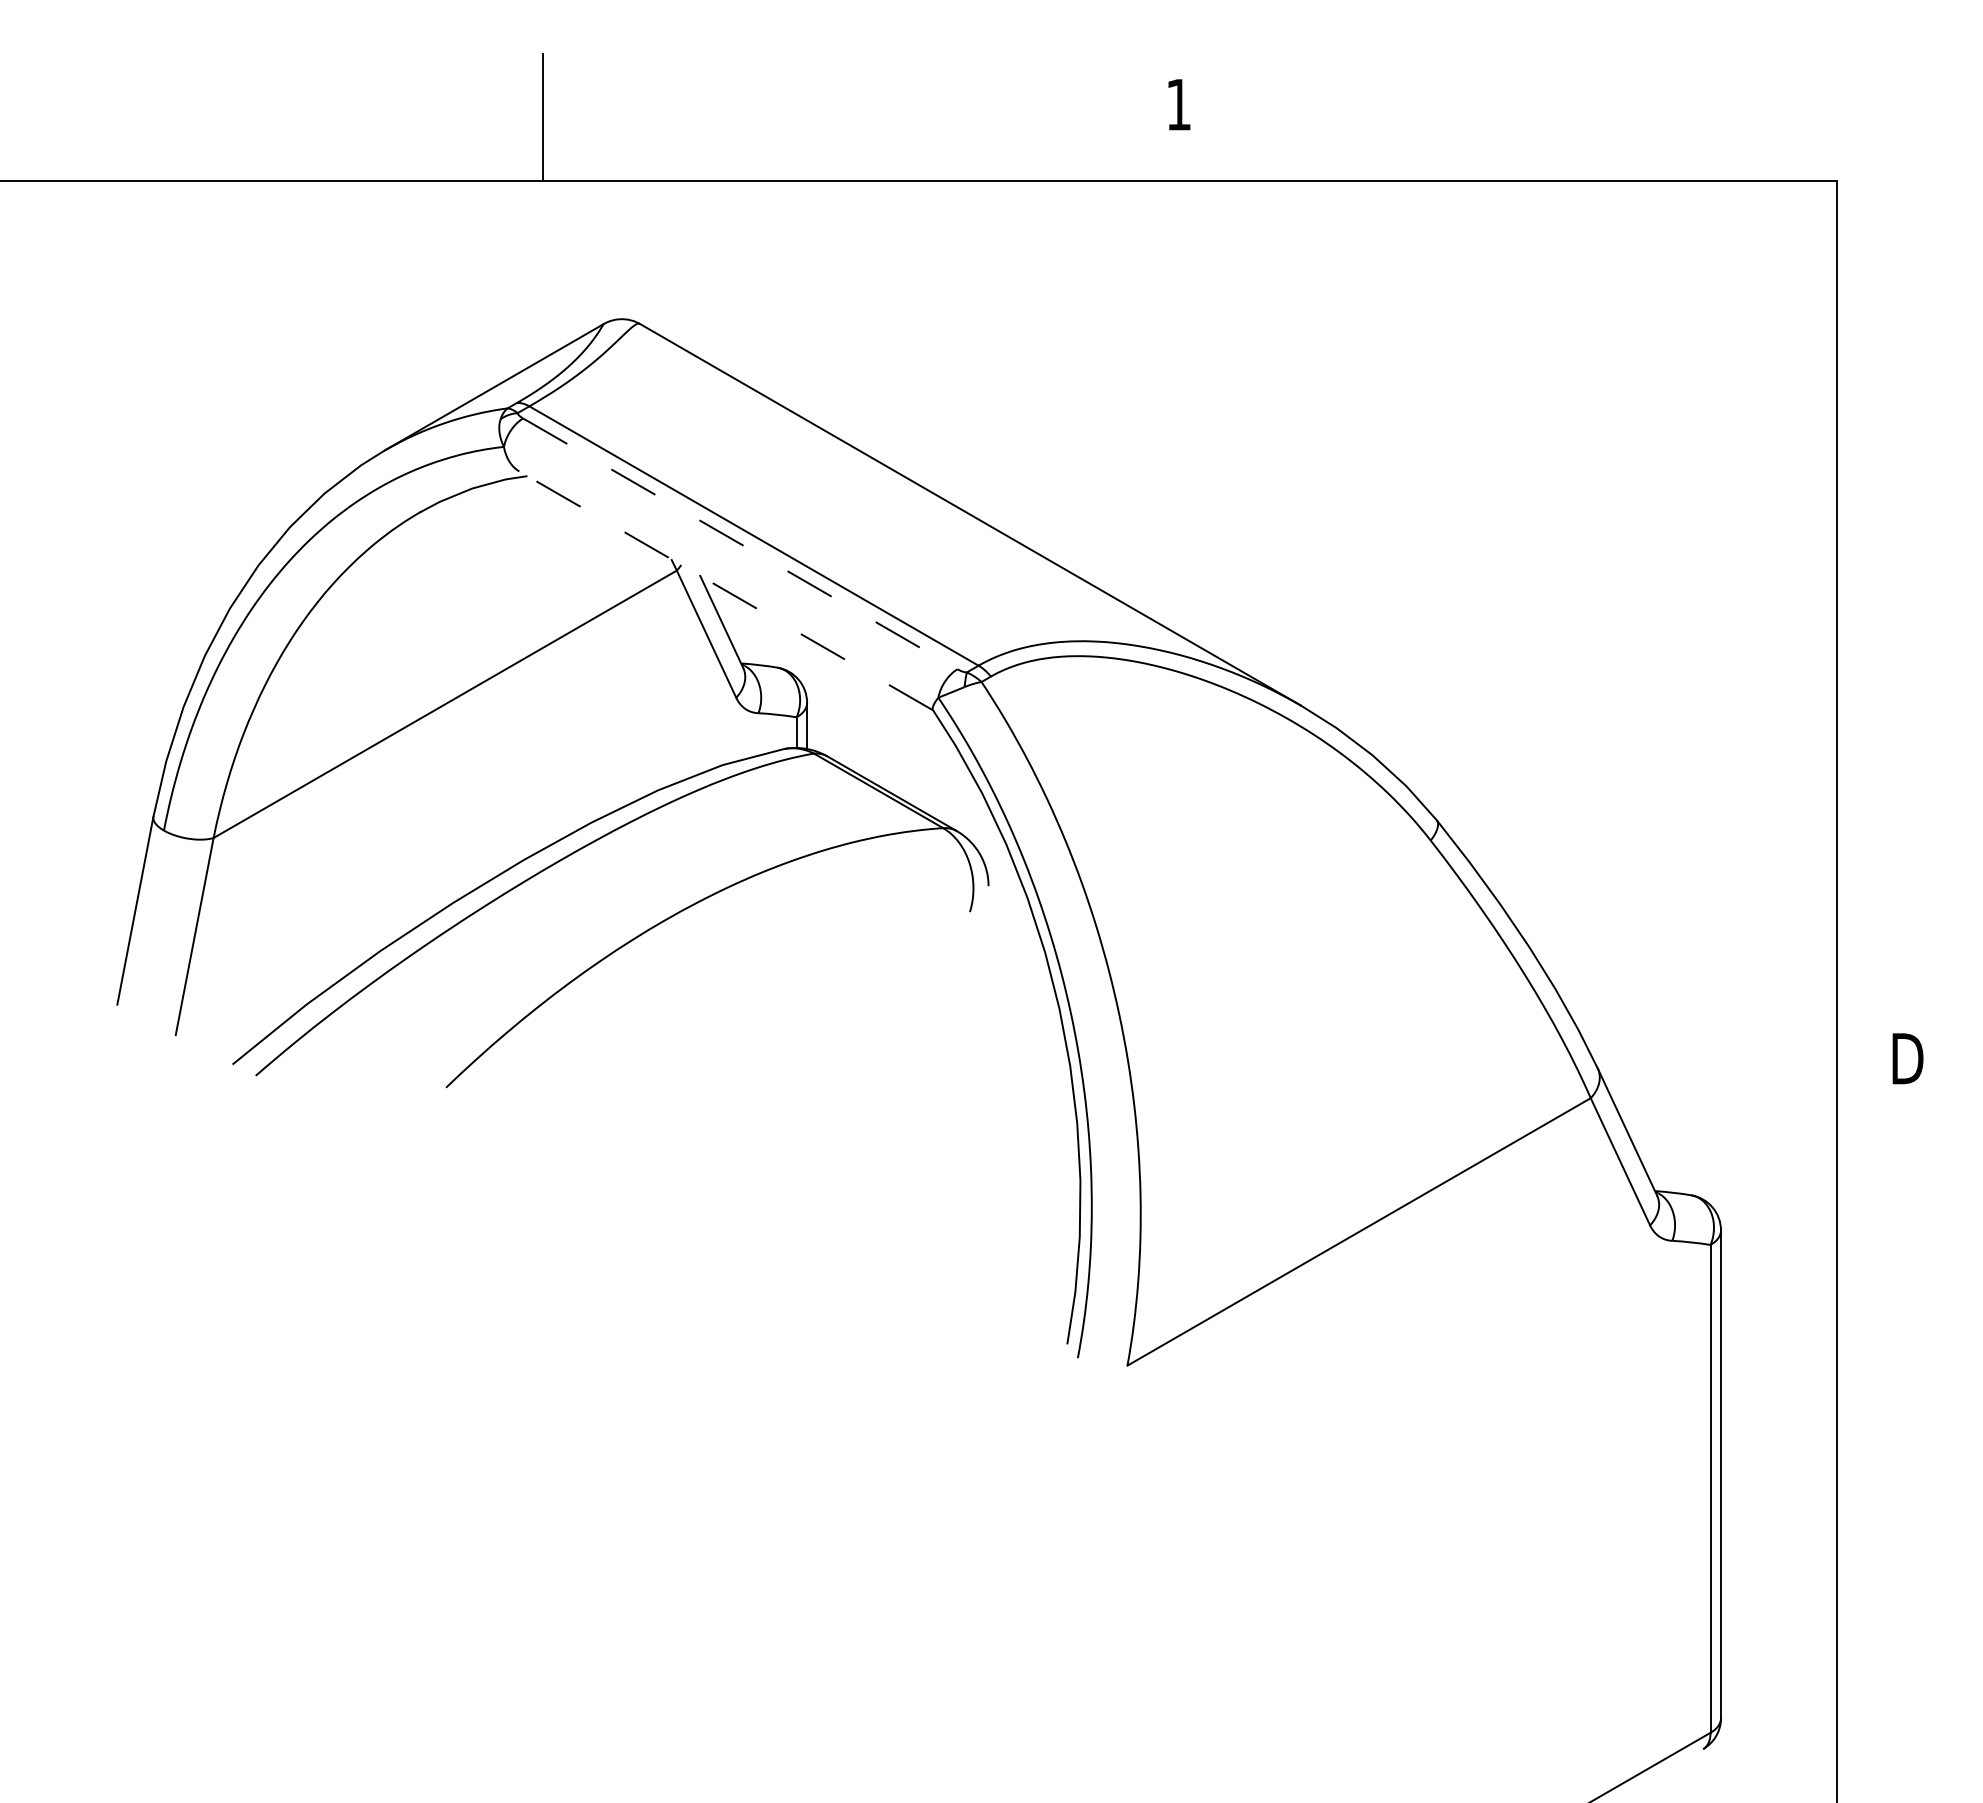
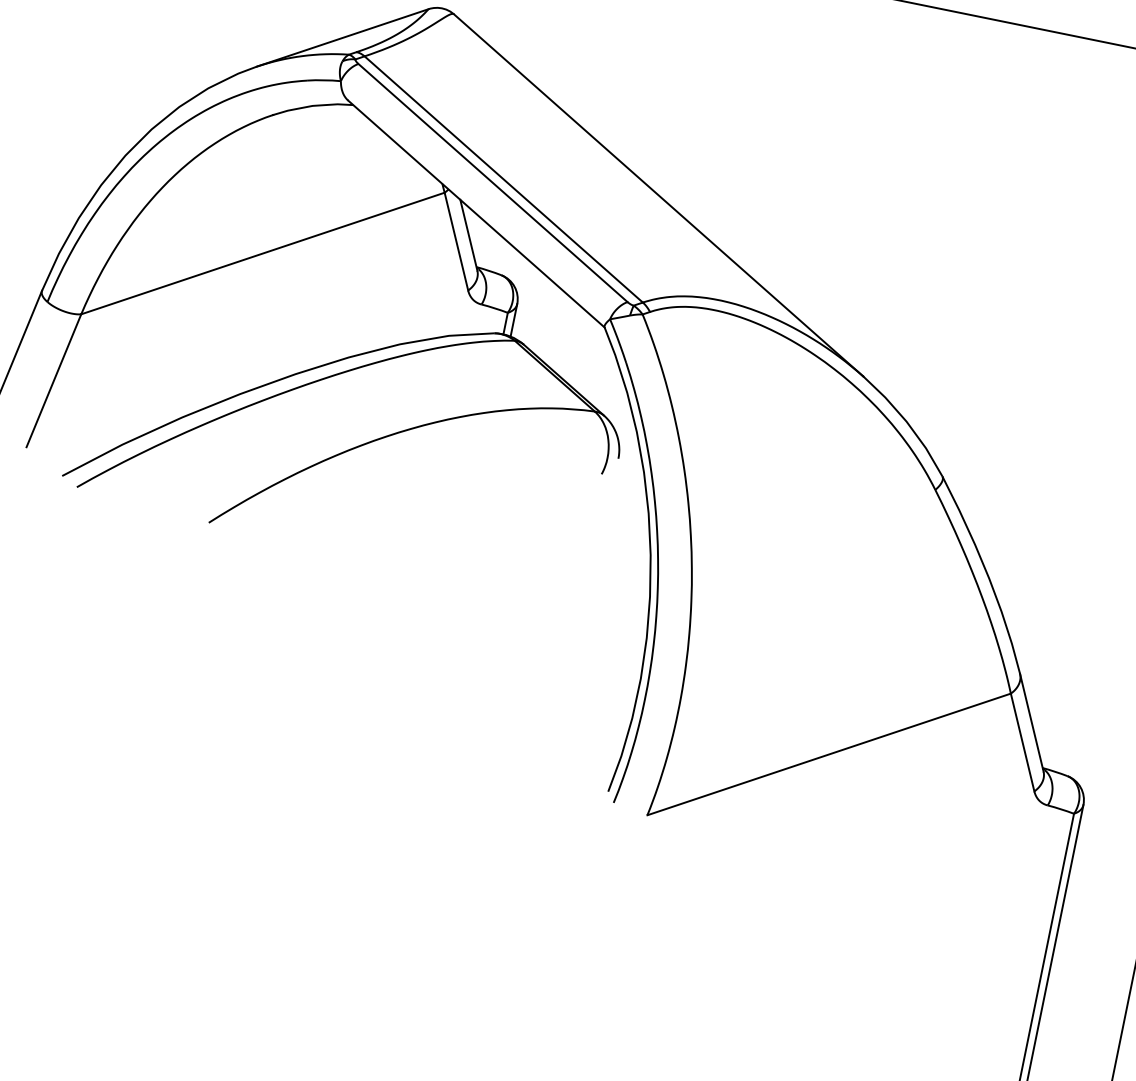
line: (740, 543) -> (493, 182), dashed -> solid
line: (726, 590) -> (476, 213), dashed -> solid

